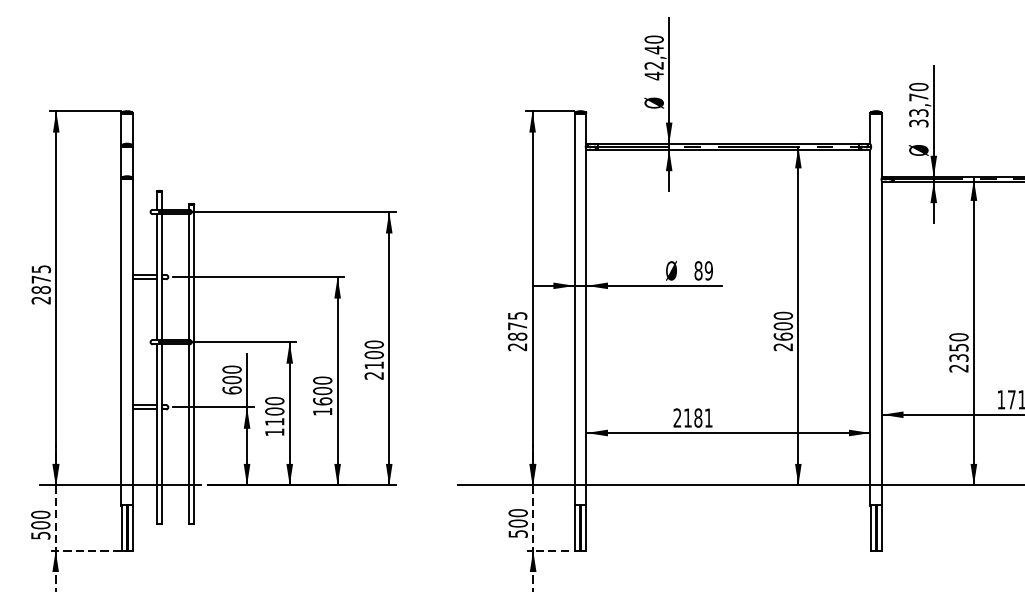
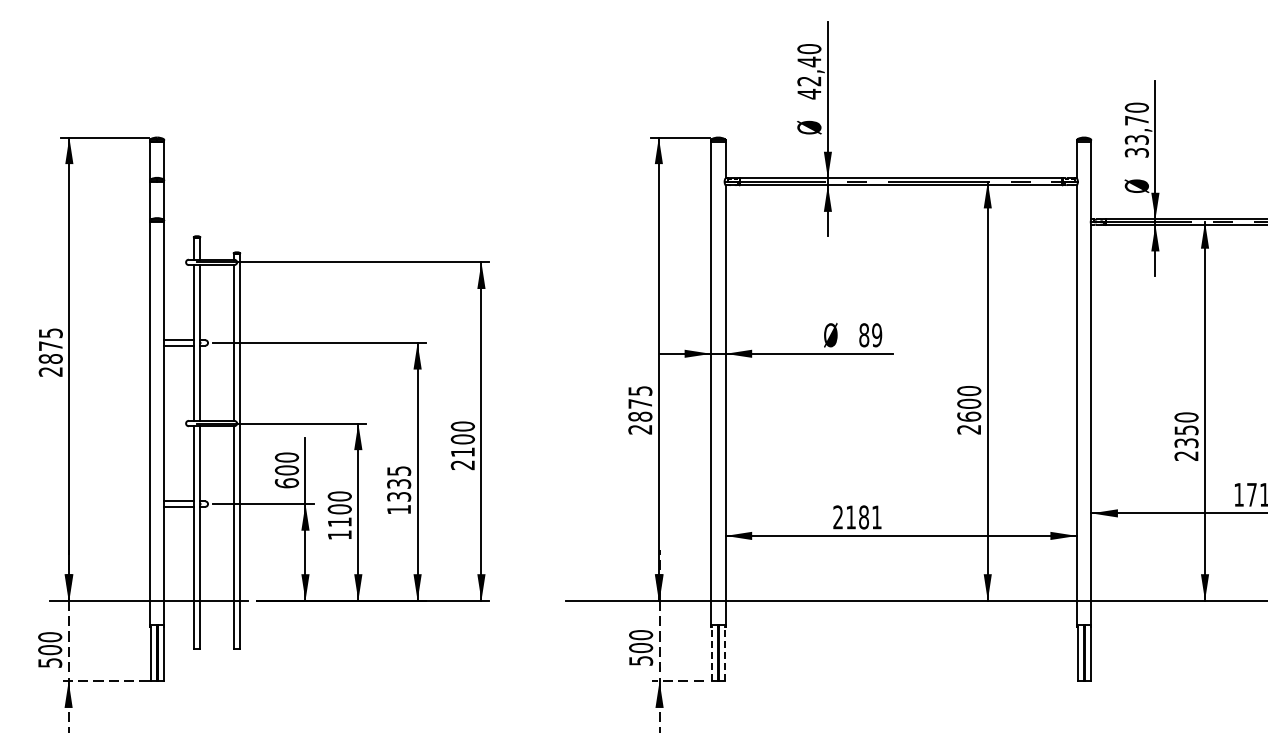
text: (323, 390) -> (399, 483), 1600 -> 1335
line: (575, 528) -> (711, 653), solid -> dashed
line: (585, 528) -> (724, 653), solid -> dashed

